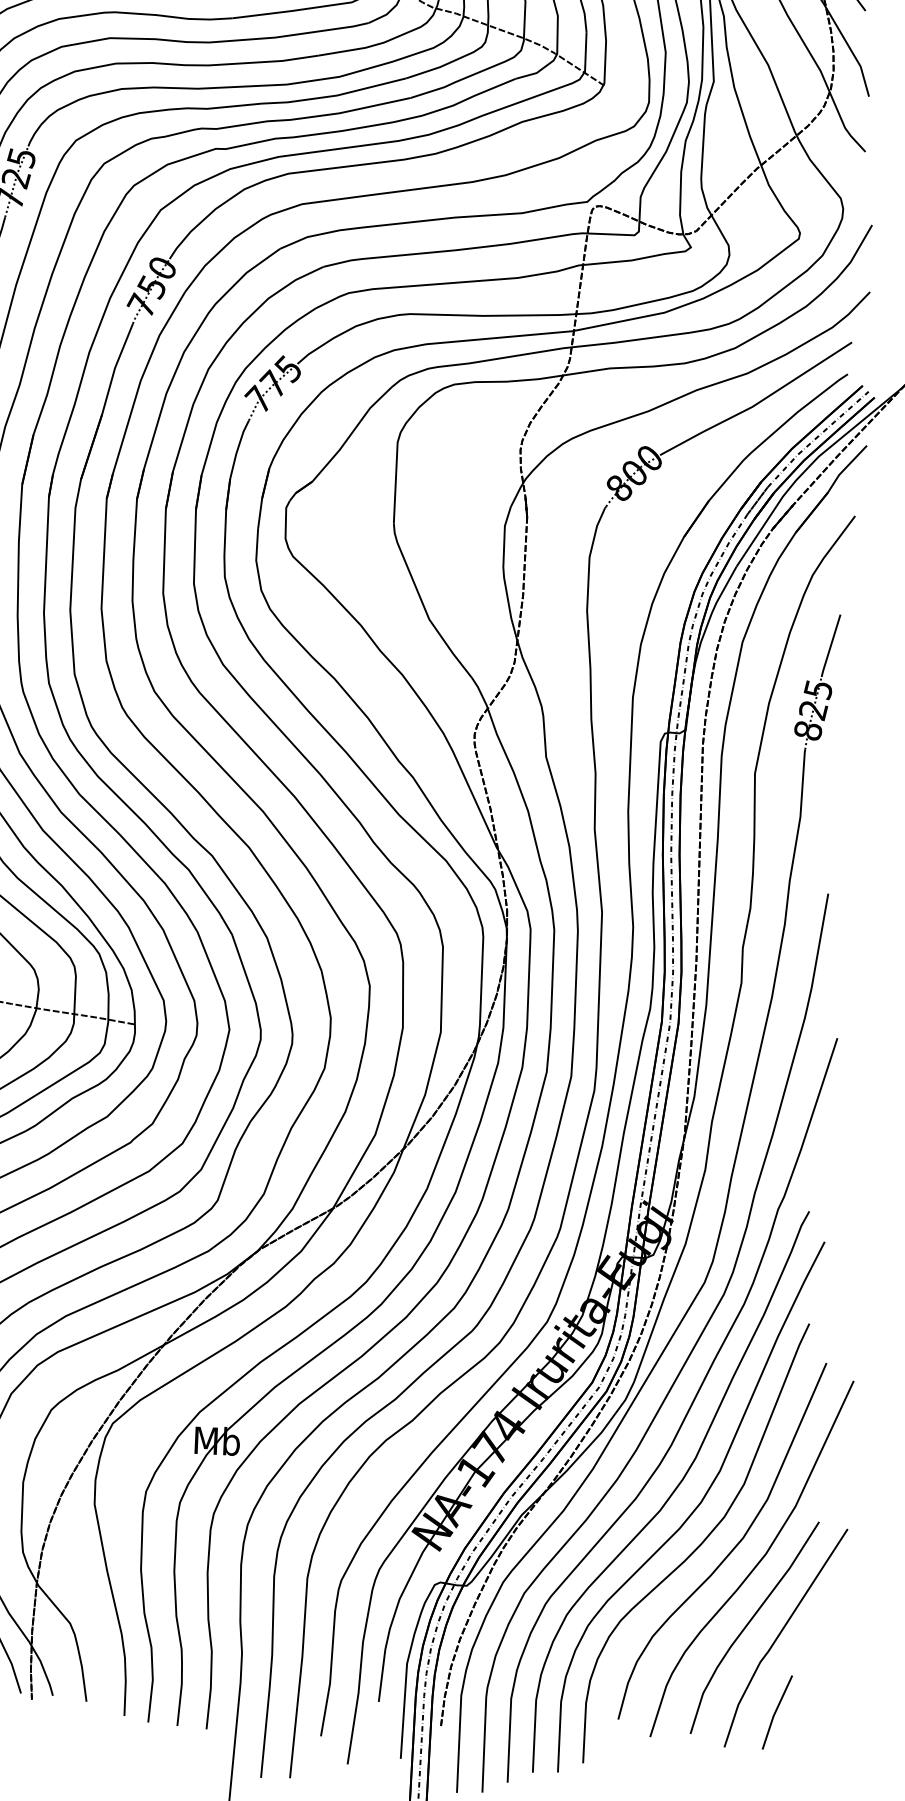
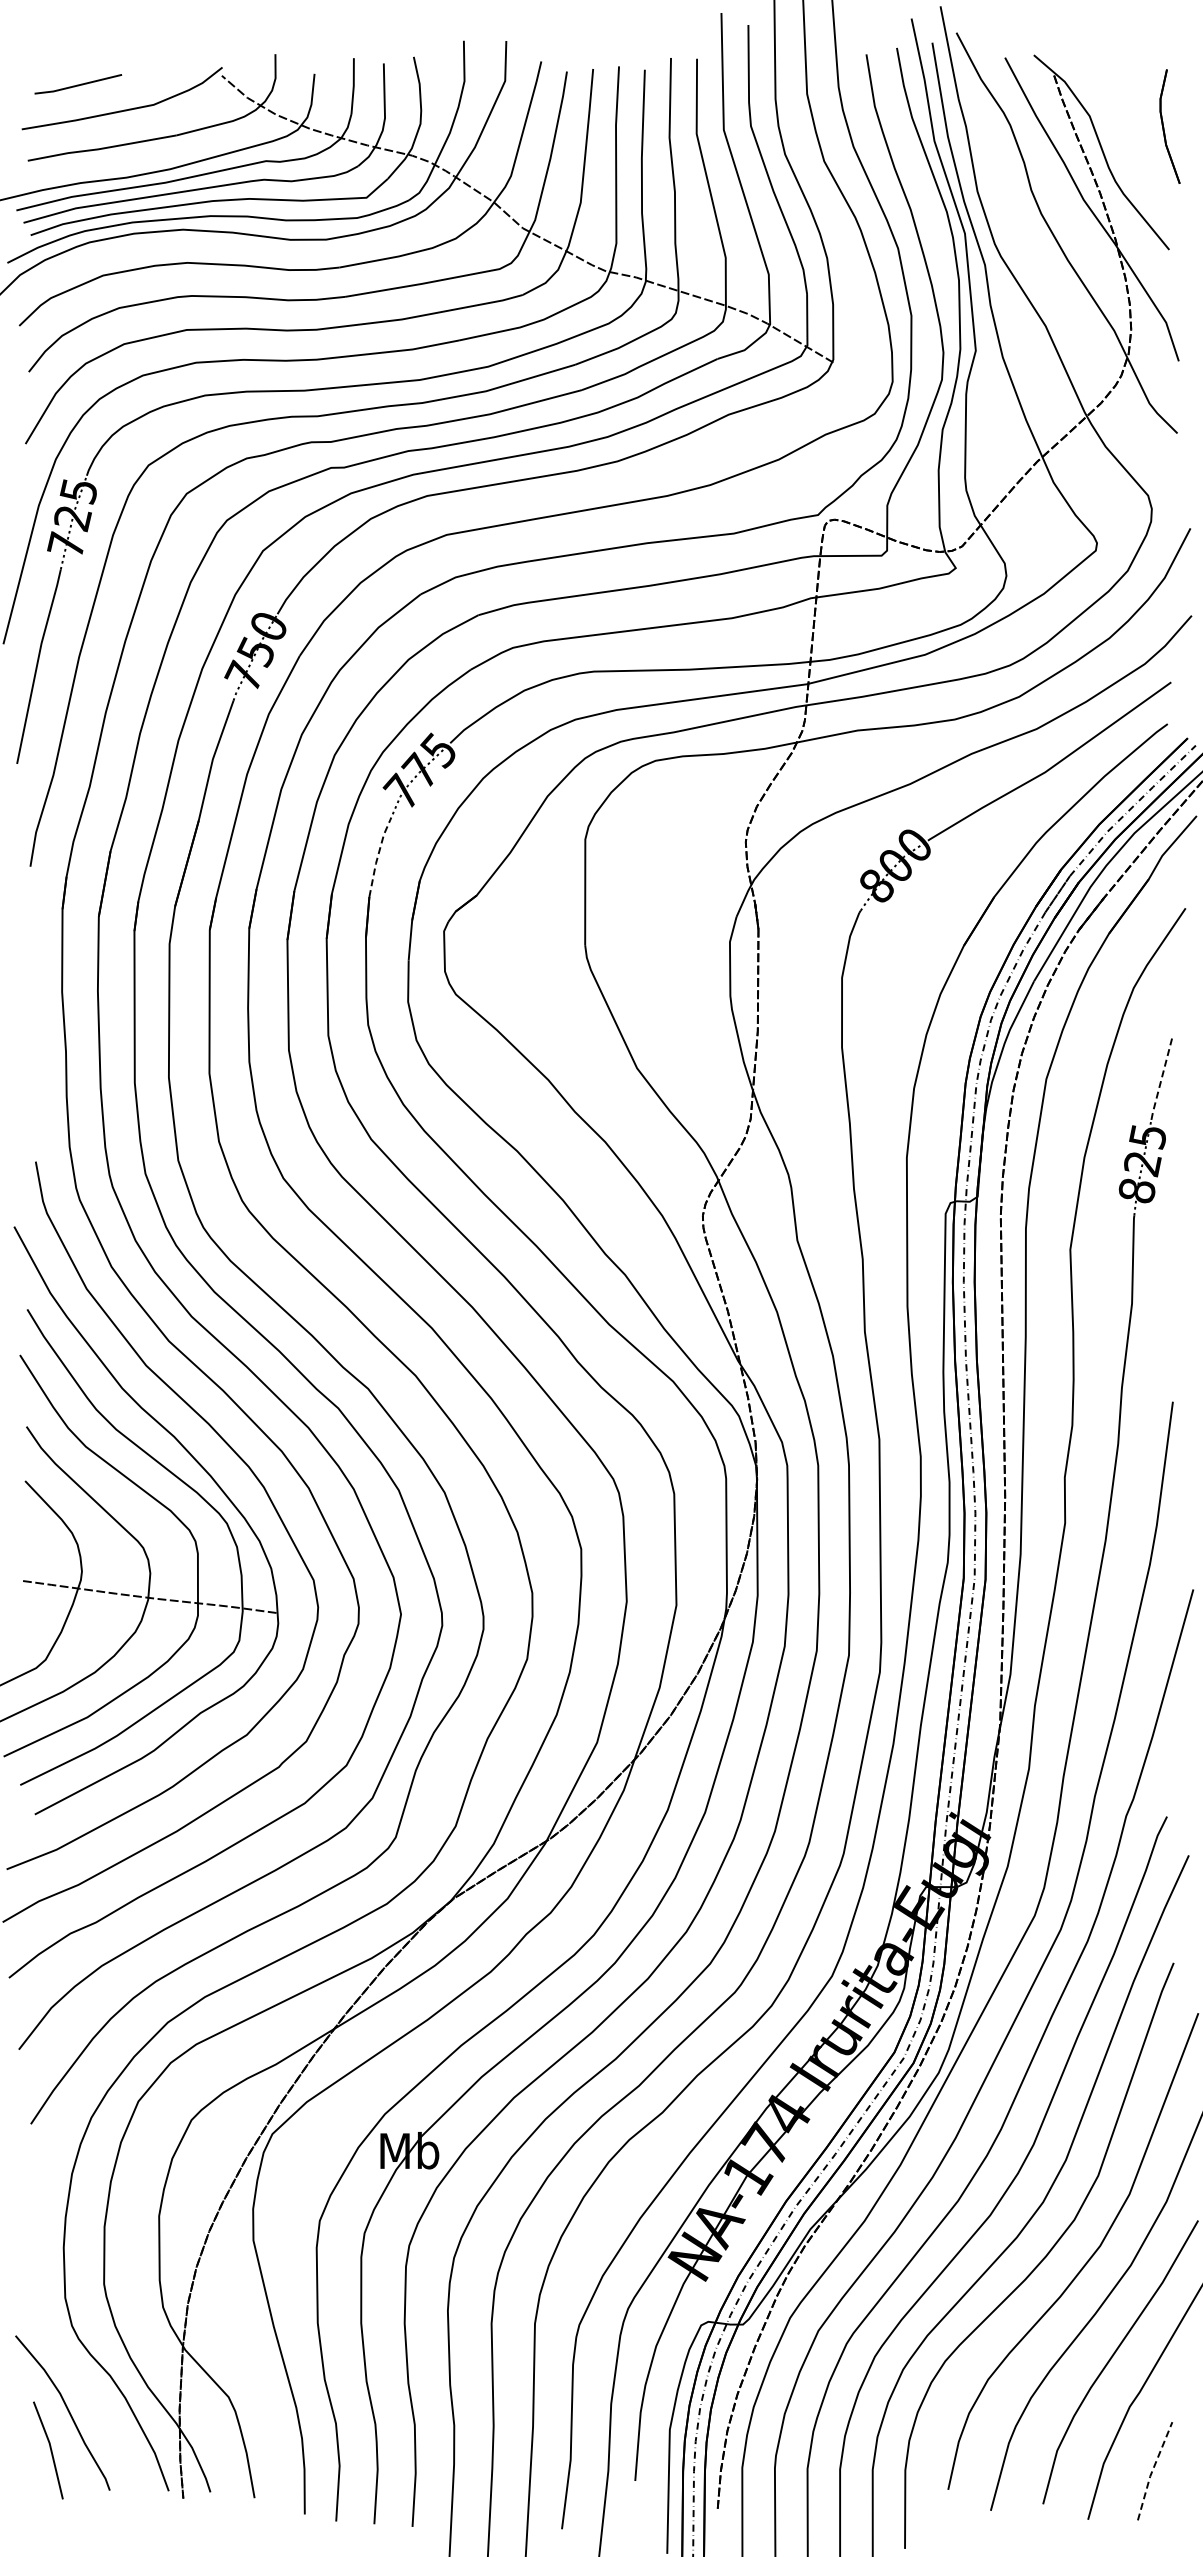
line: (237, 448) -> (377, 857), solid -> dashed
line: (830, 646) -> (1161, 1079), solid -> dashed
line: (775, 1711) -> (1152, 2470), solid -> dashed

